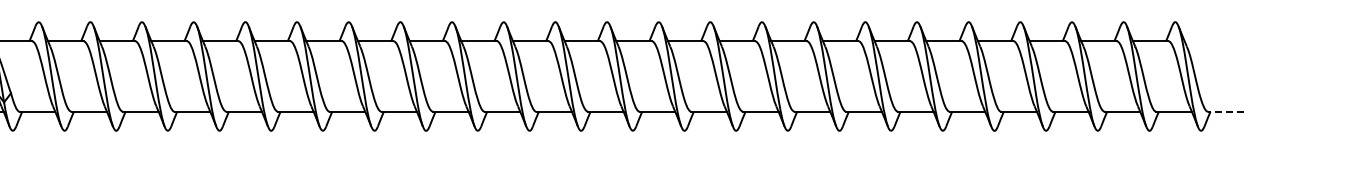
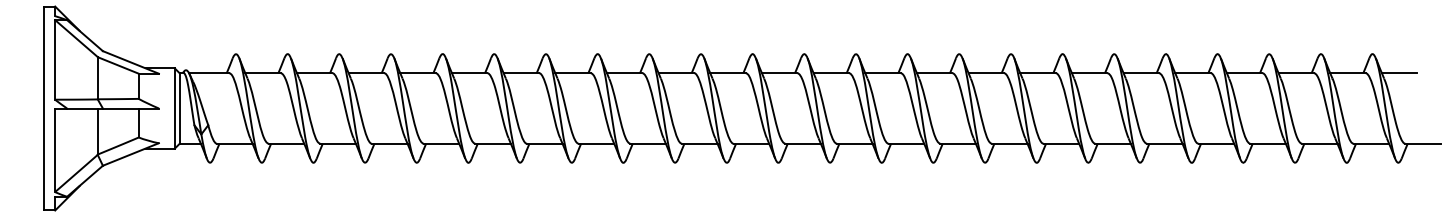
line: (1202, 41) -> (1399, 73), added
line: (1226, 111) -> (1423, 143), dashed -> solid

